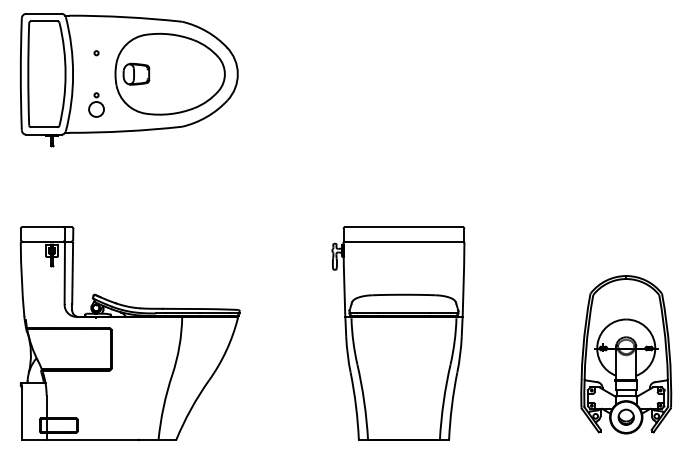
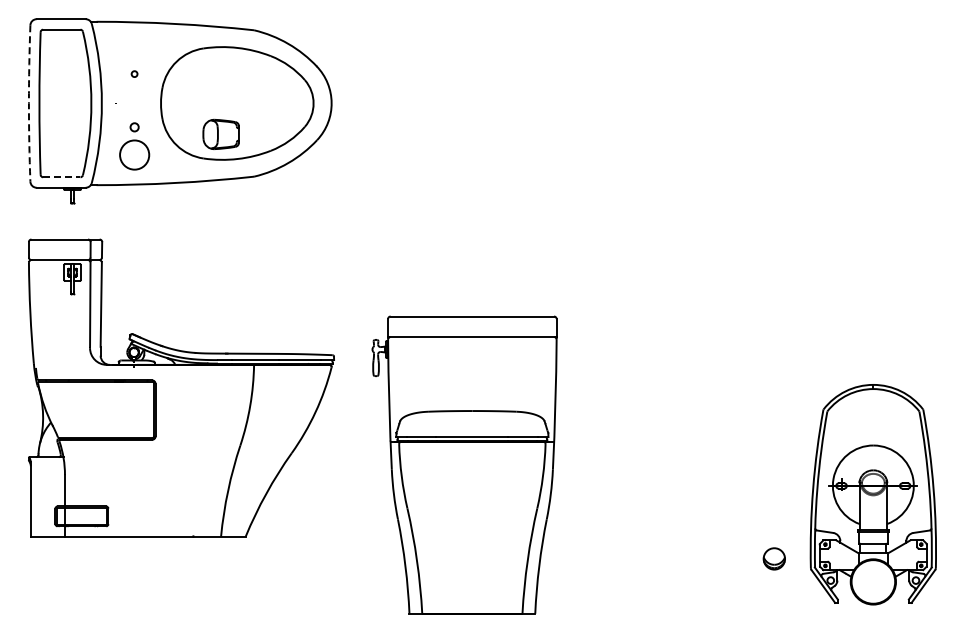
part: (135, 73) -> (220, 133), moved
arc: (20, 74) -> (28, 103), solid -> dashed
part: (96, 105) -> (134, 146), size x1.4
line: (44, 127) -> (61, 177), solid -> dashed
part: (130, 333) -> (181, 387), moved
part: (398, 333) -> (464, 464), moved
part: (625, 417) -> (773, 558), moved

